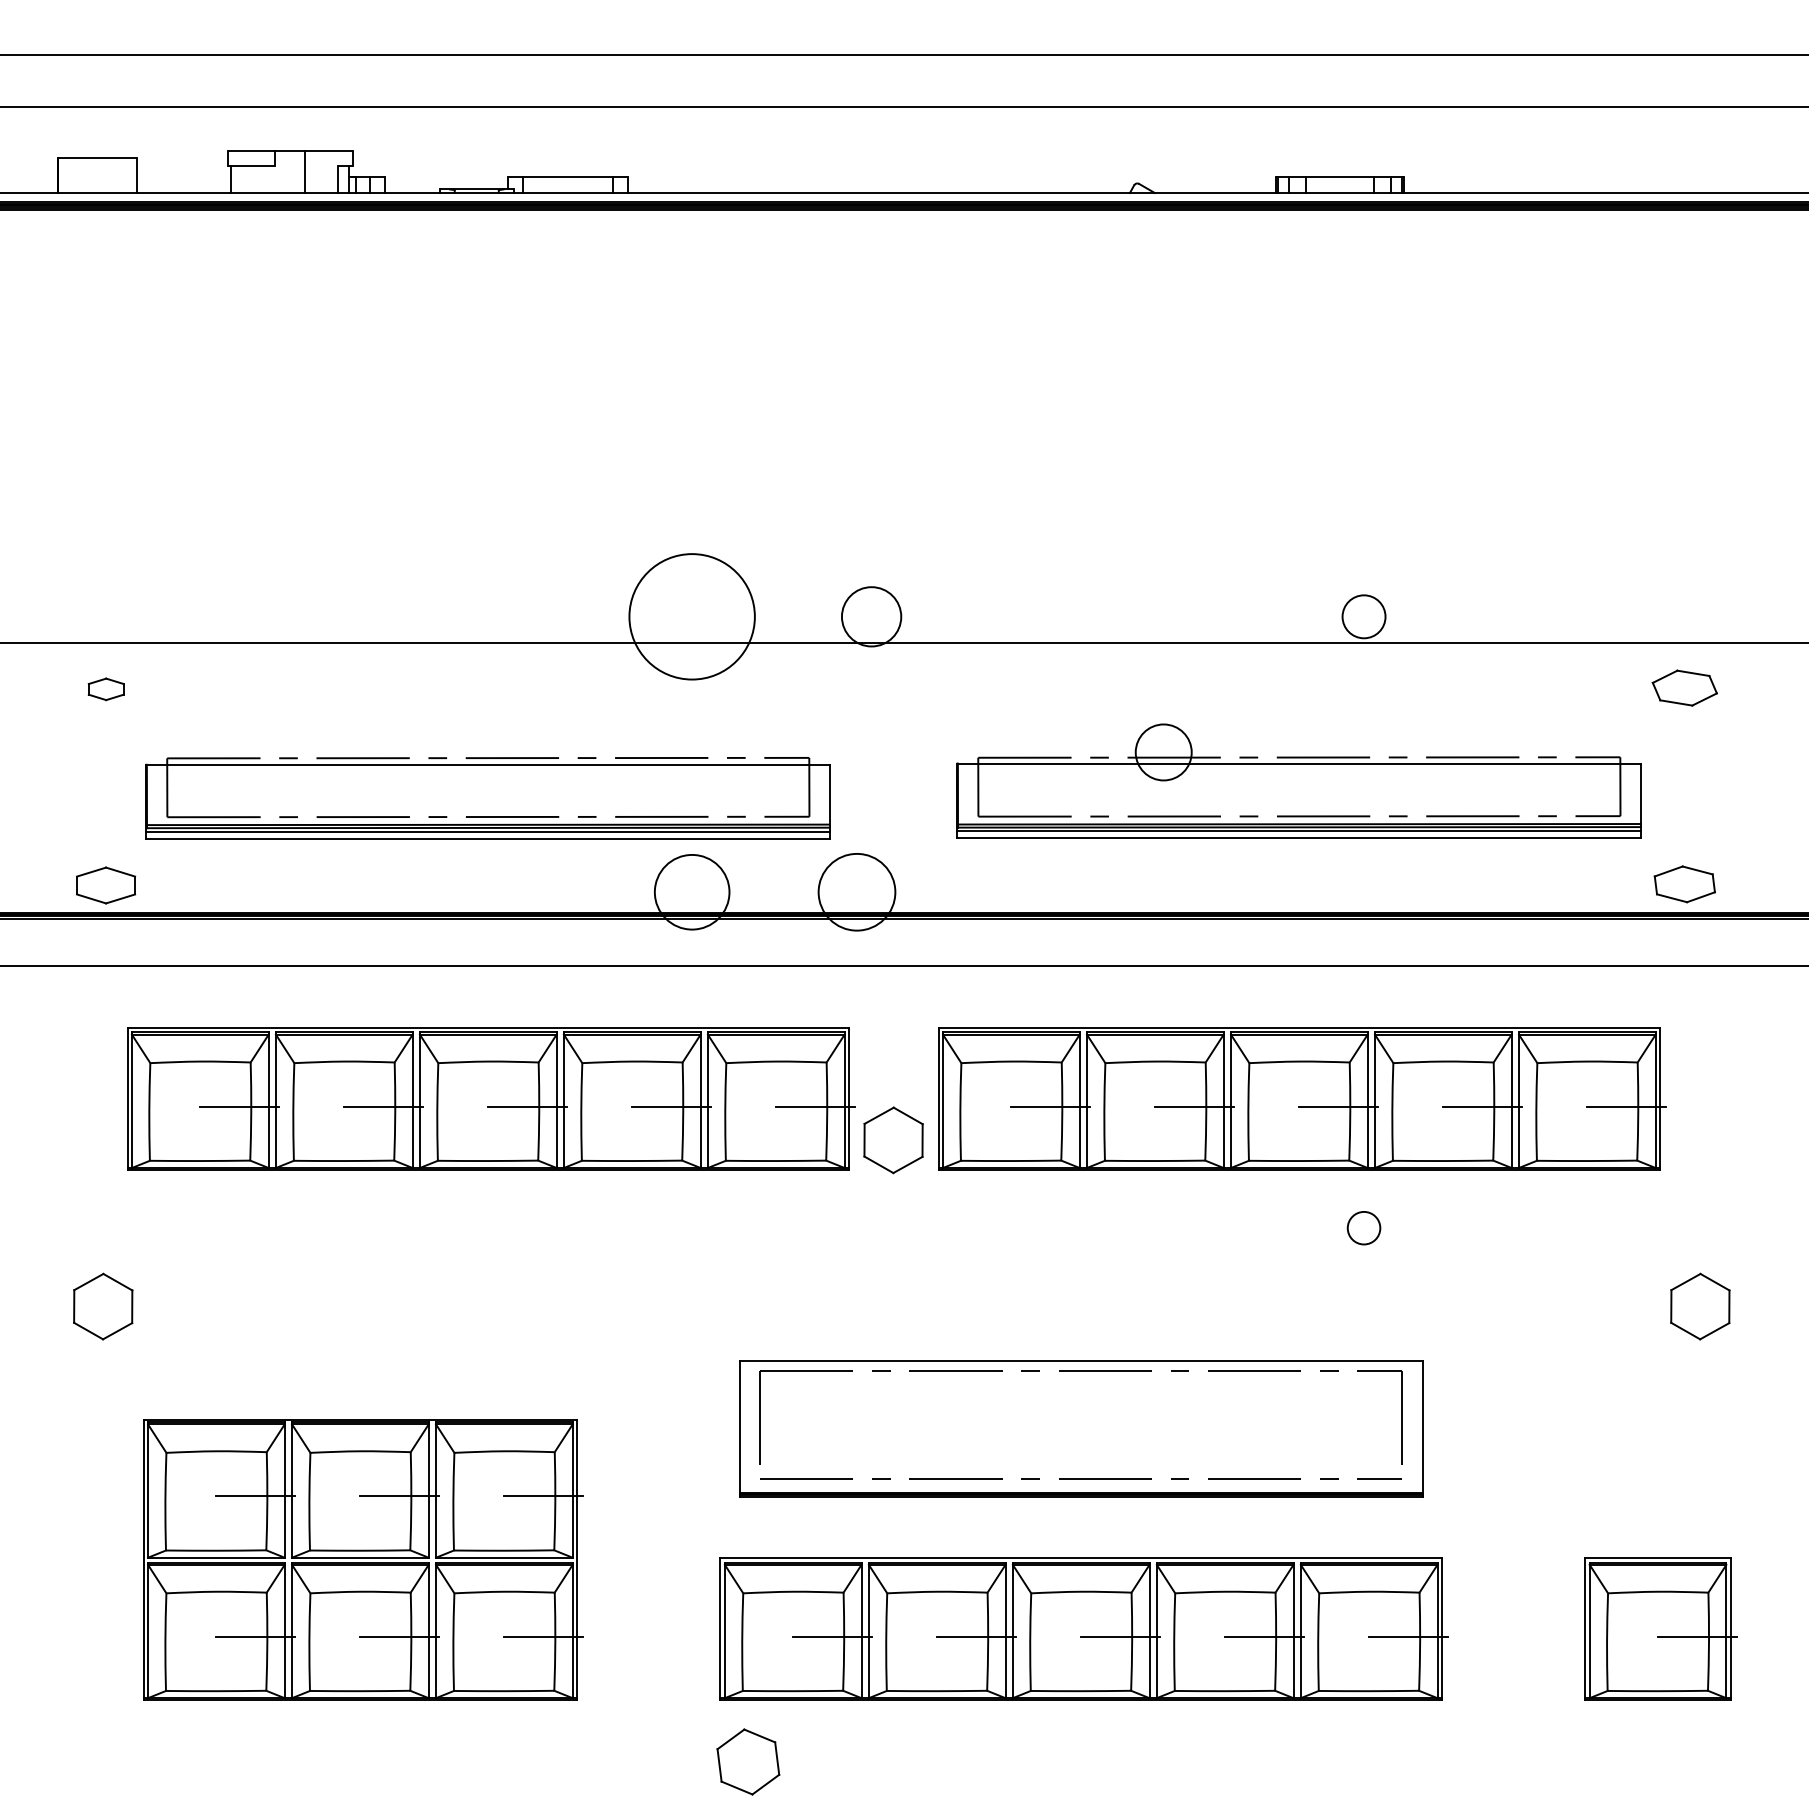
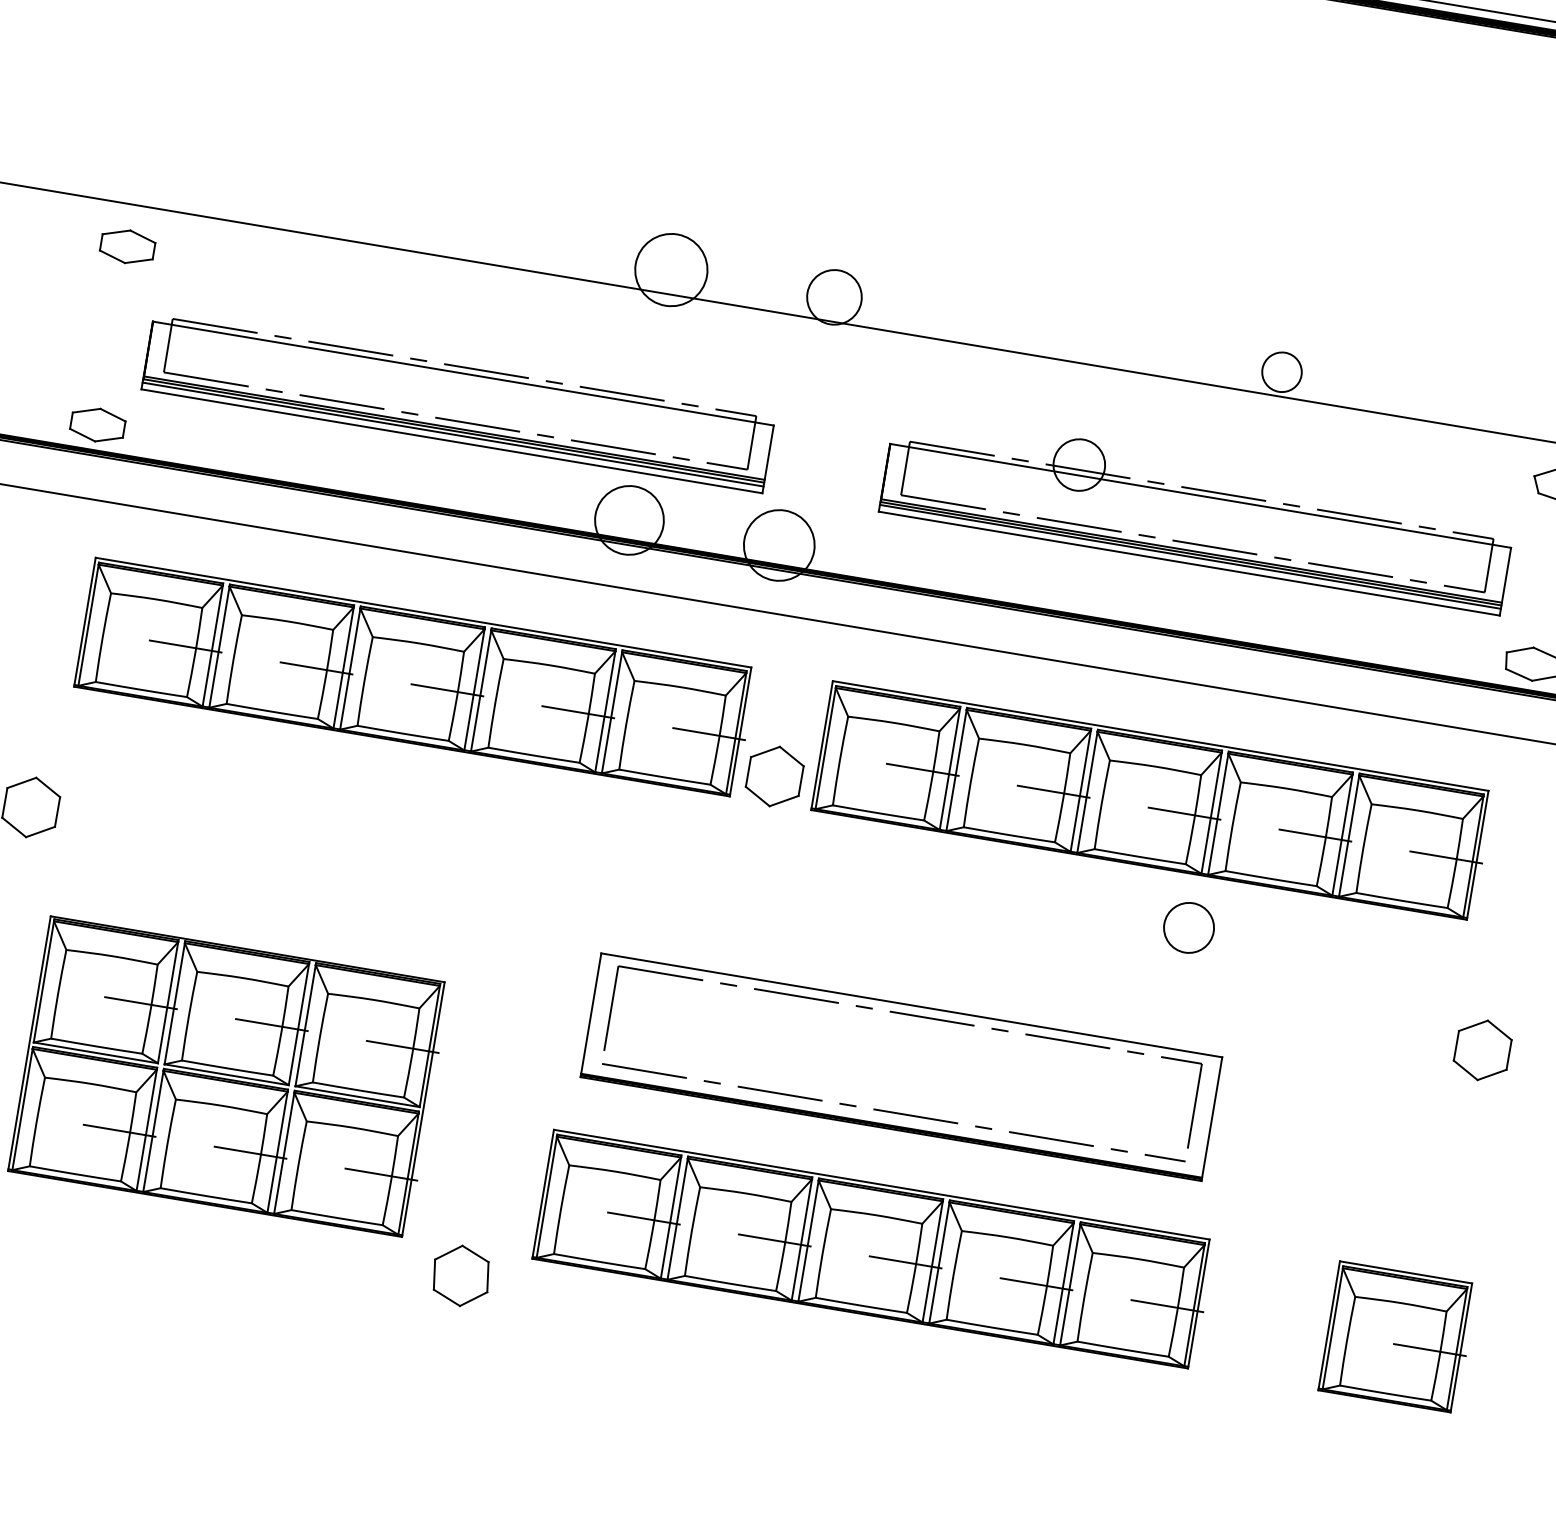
circle: (691, 616) -> (670, 269), size x0.62
part: (106, 689) -> (128, 247), size x1.67
circle: (1363, 1228) -> (1188, 928), size x1.67
part: (748, 1761) -> (461, 1275), moved

